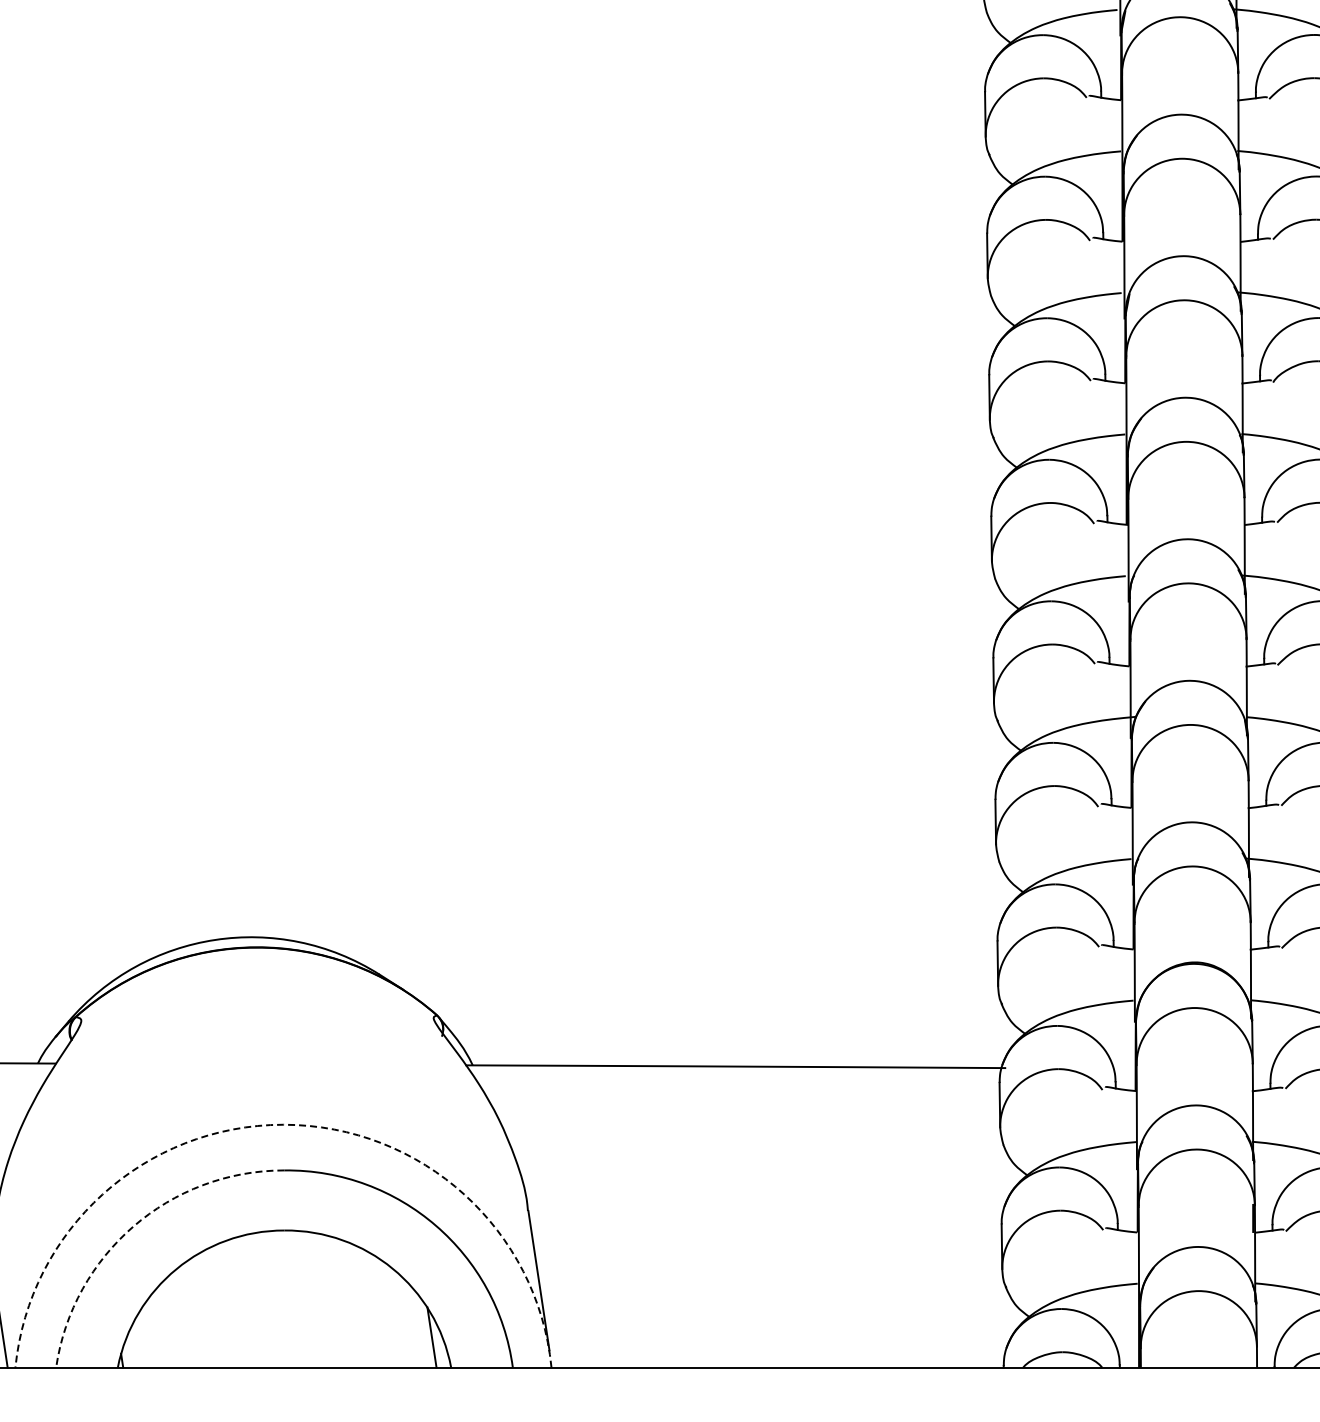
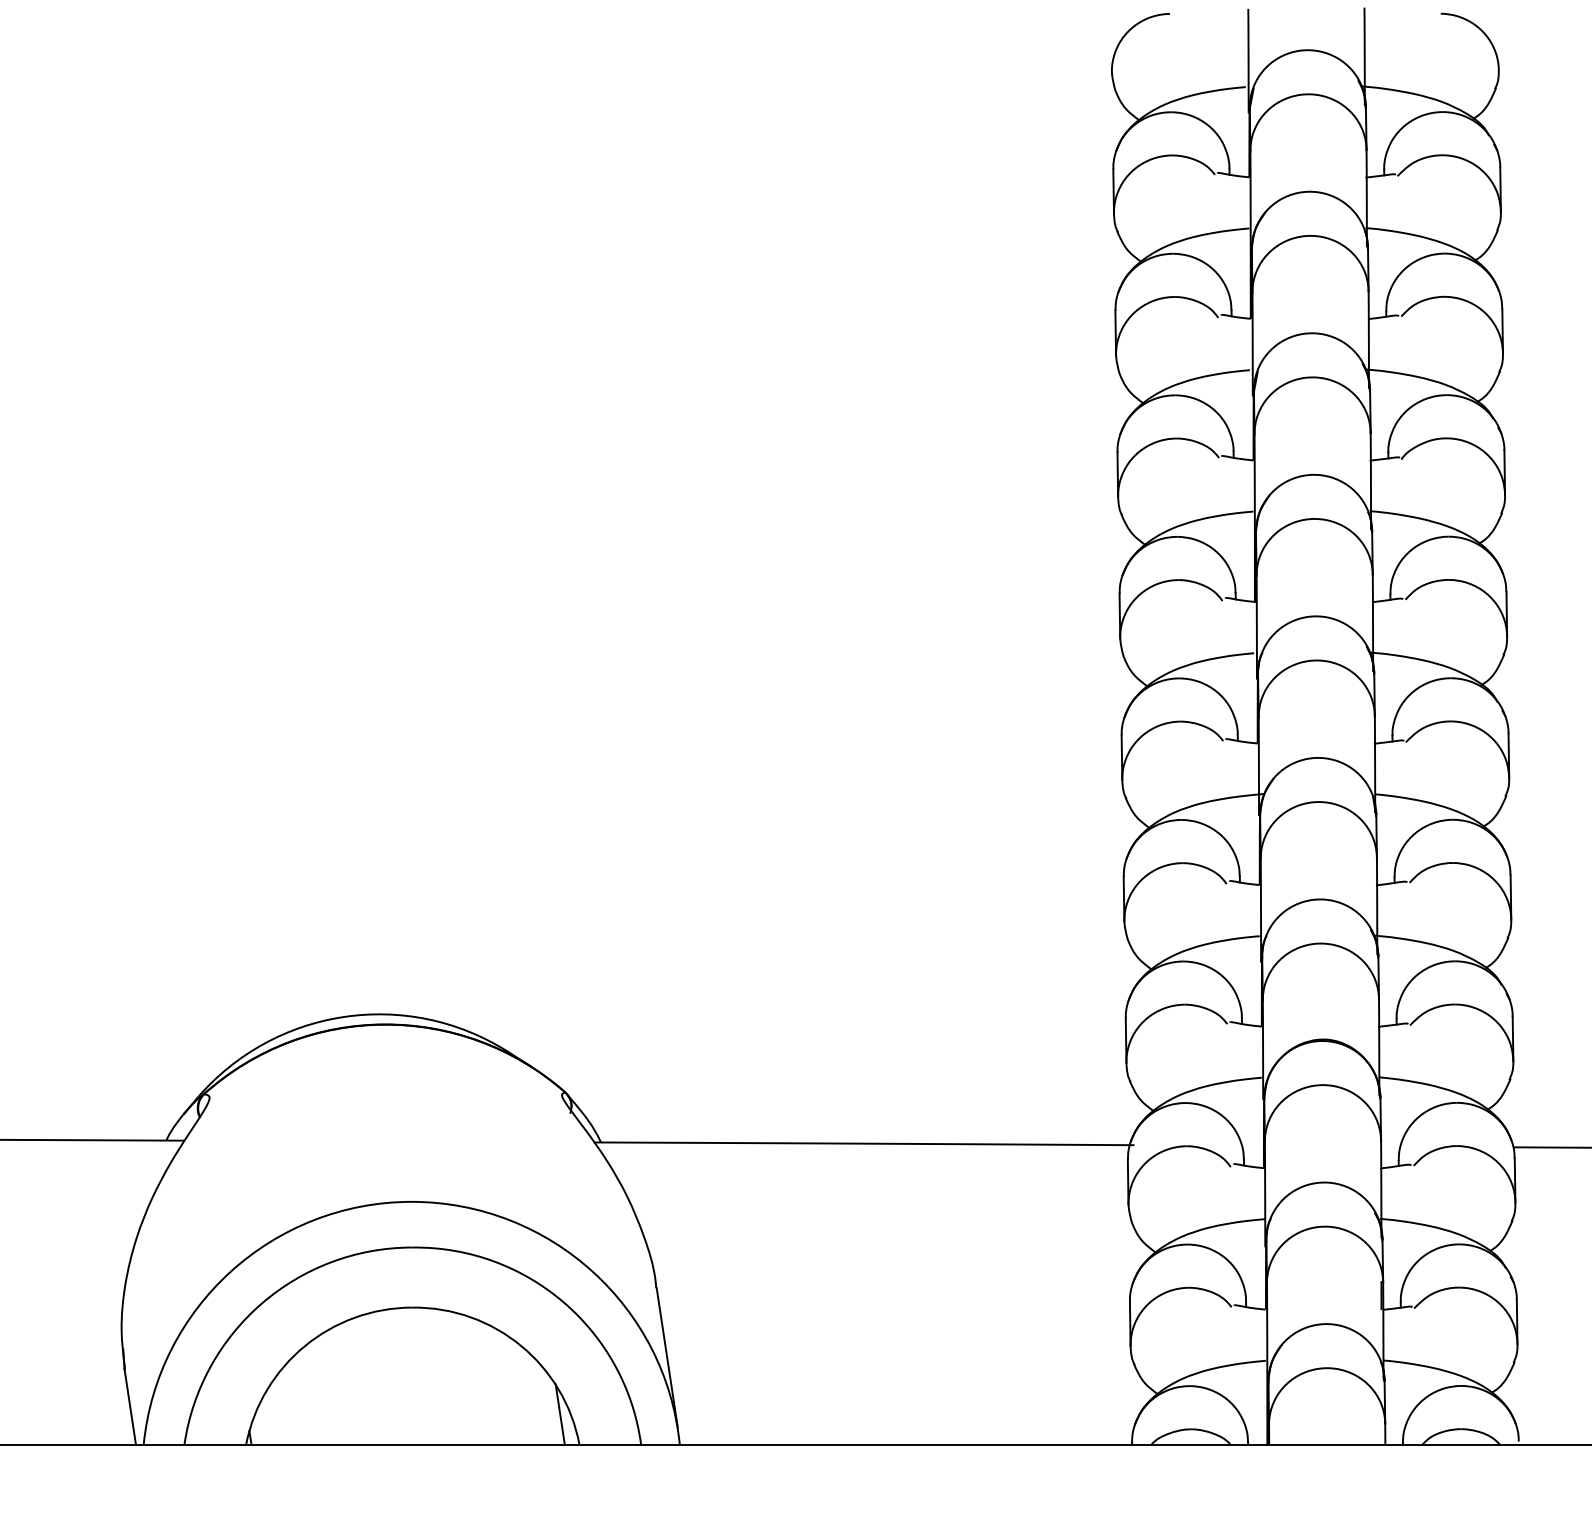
arc: (283, 1124) -> (411, 1201), dashed -> solid
arc: (133, 1226) -> (261, 1303), dashed -> solid

